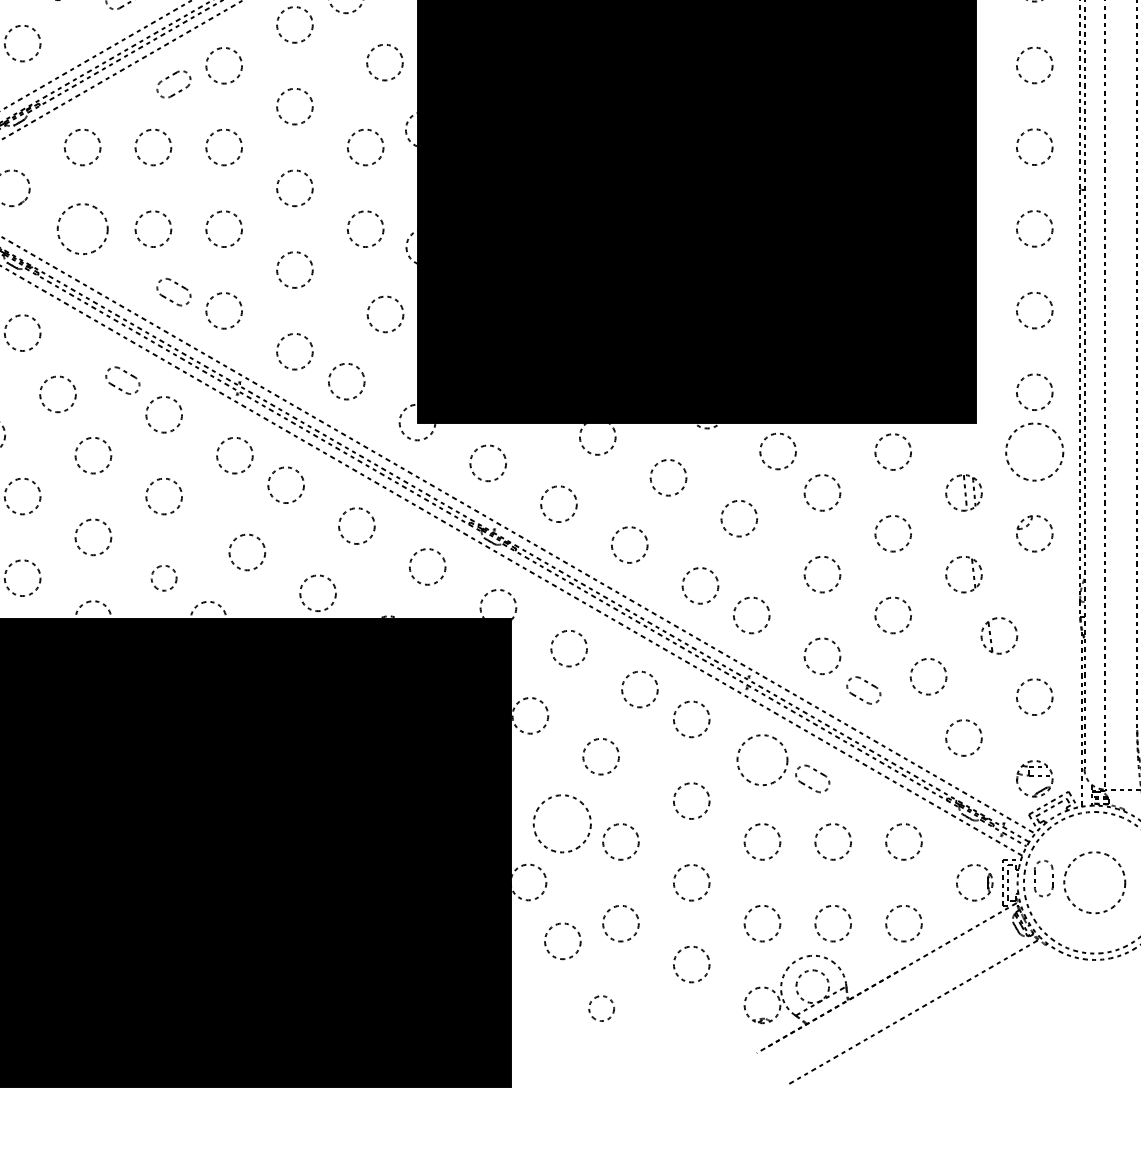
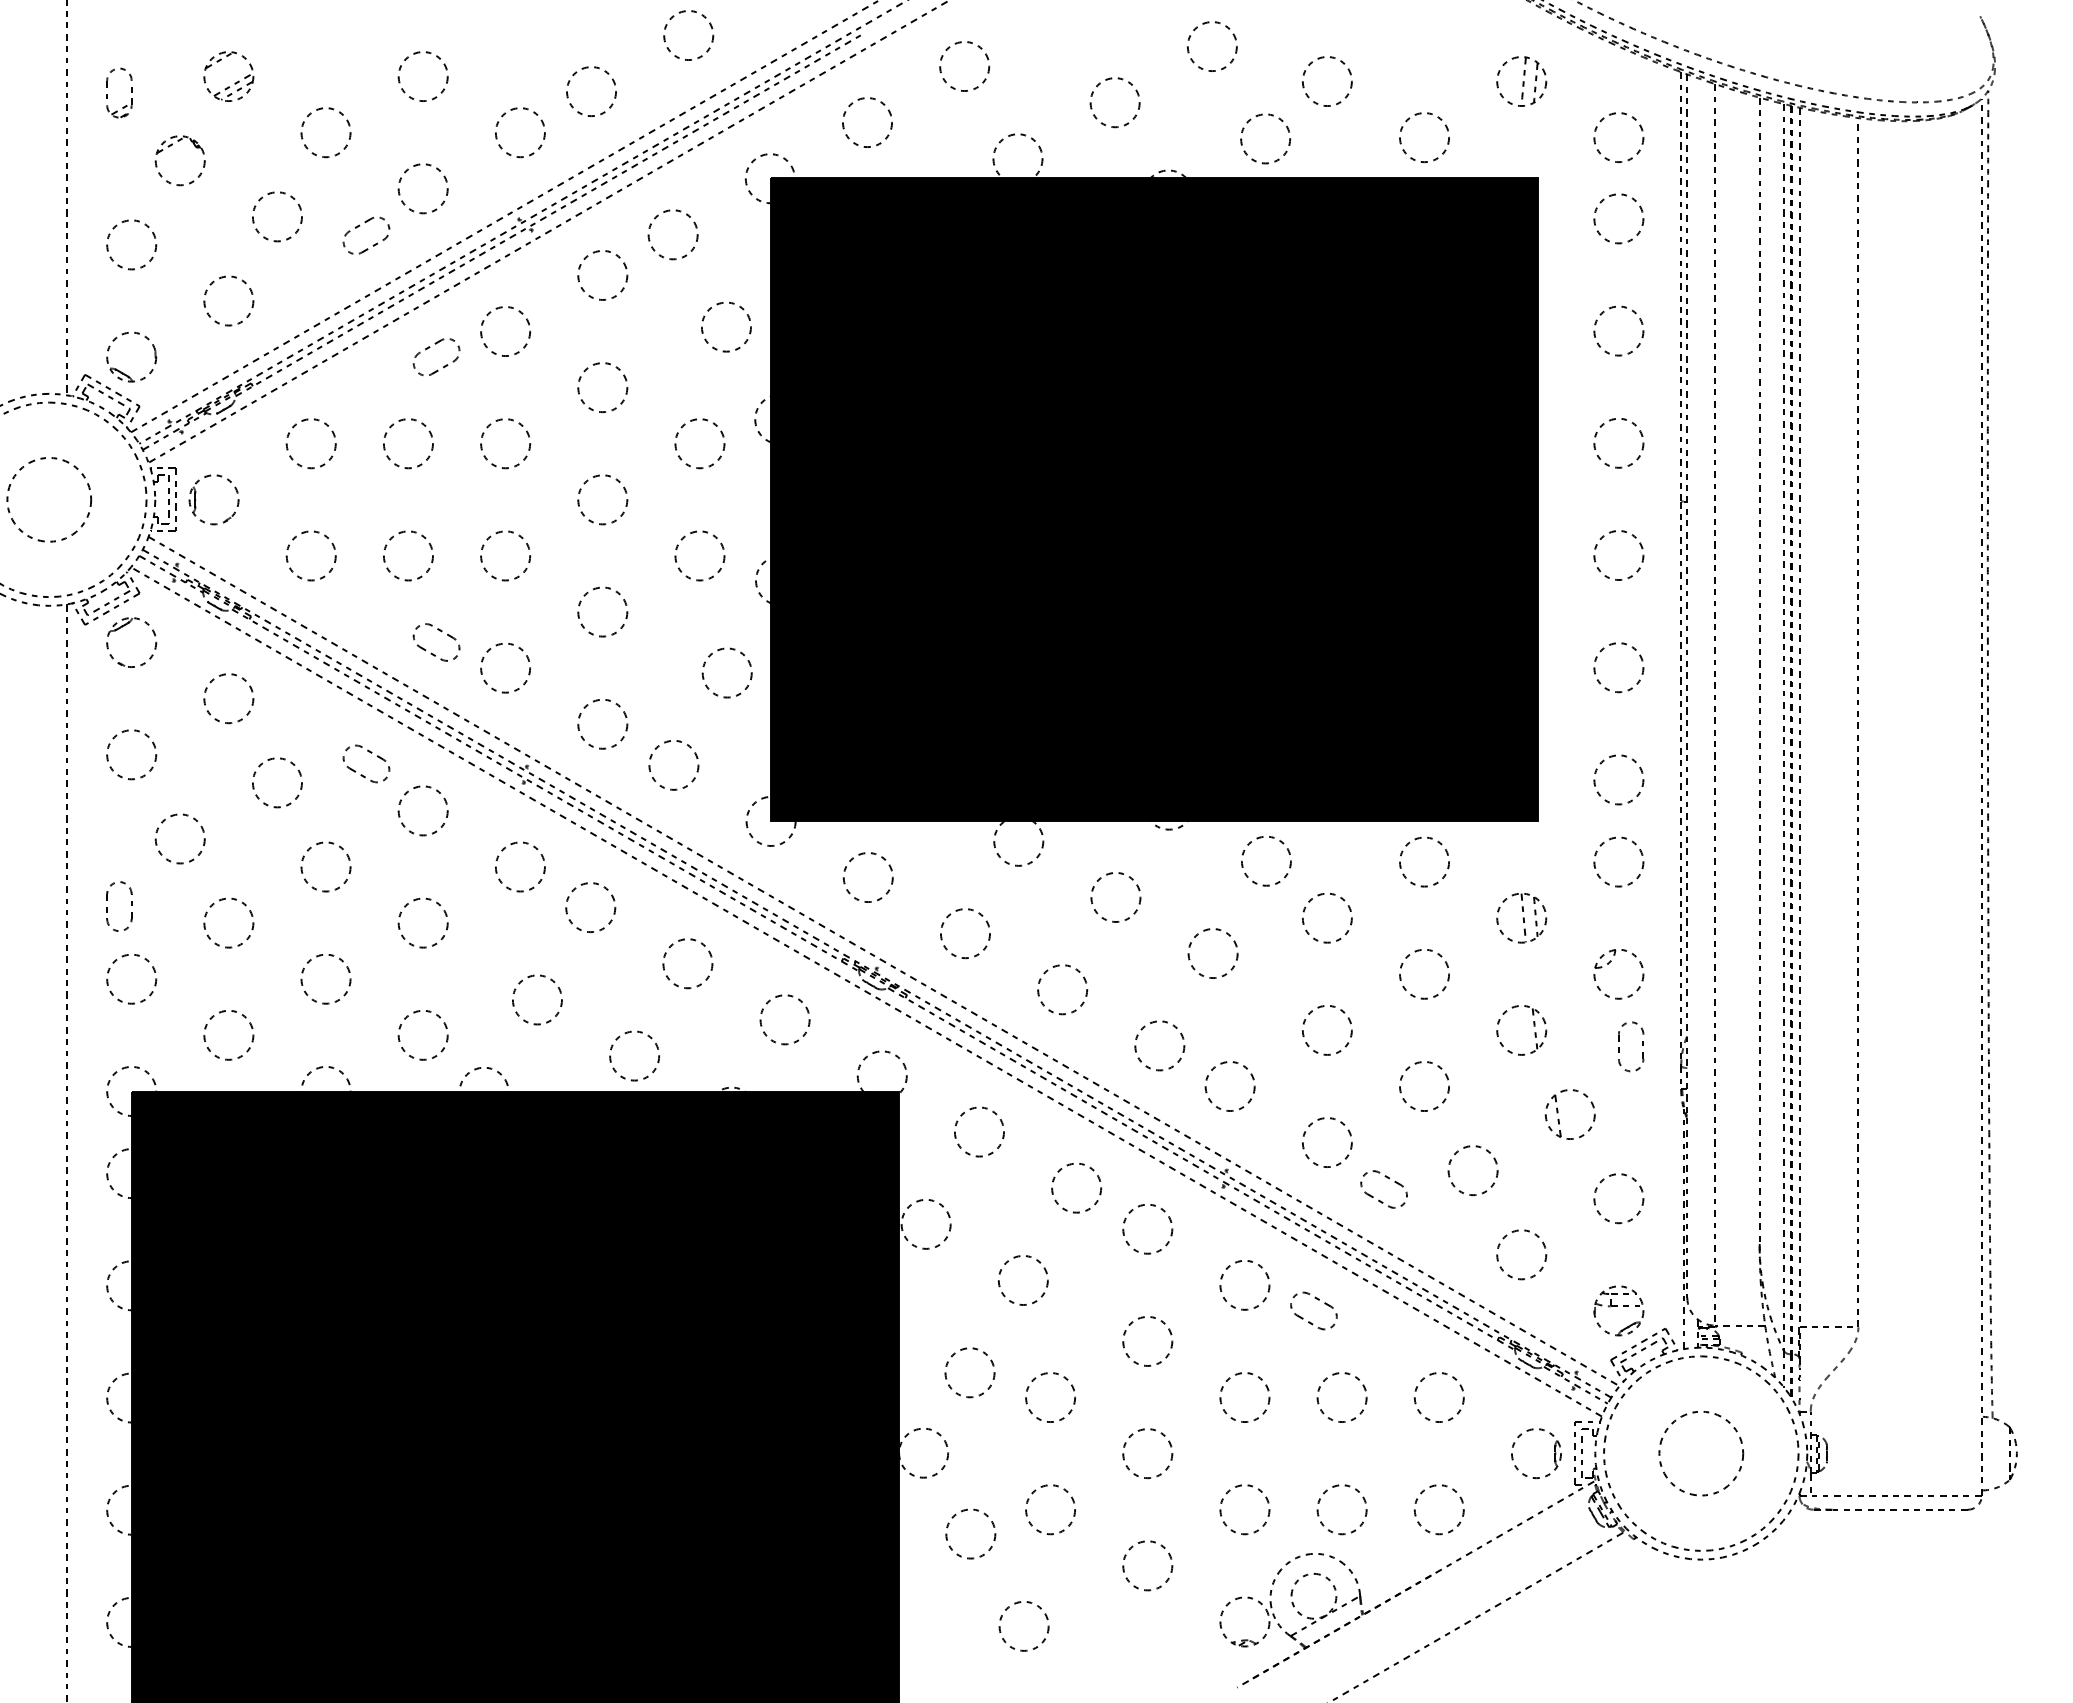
circle: (82, 228) -> (310, 555), size x0.71
circle: (1034, 451) -> (1618, 861), size x0.62
circle: (163, 578) -> (422, 1035), size x1.43
circle: (762, 760) -> (1244, 1285), size x0.71
circle: (561, 823) -> (969, 1372), size x0.62
part: (1051, 877) -> (1642, 1045), moved
circle: (601, 1008) -> (1023, 1626), size x1.43

